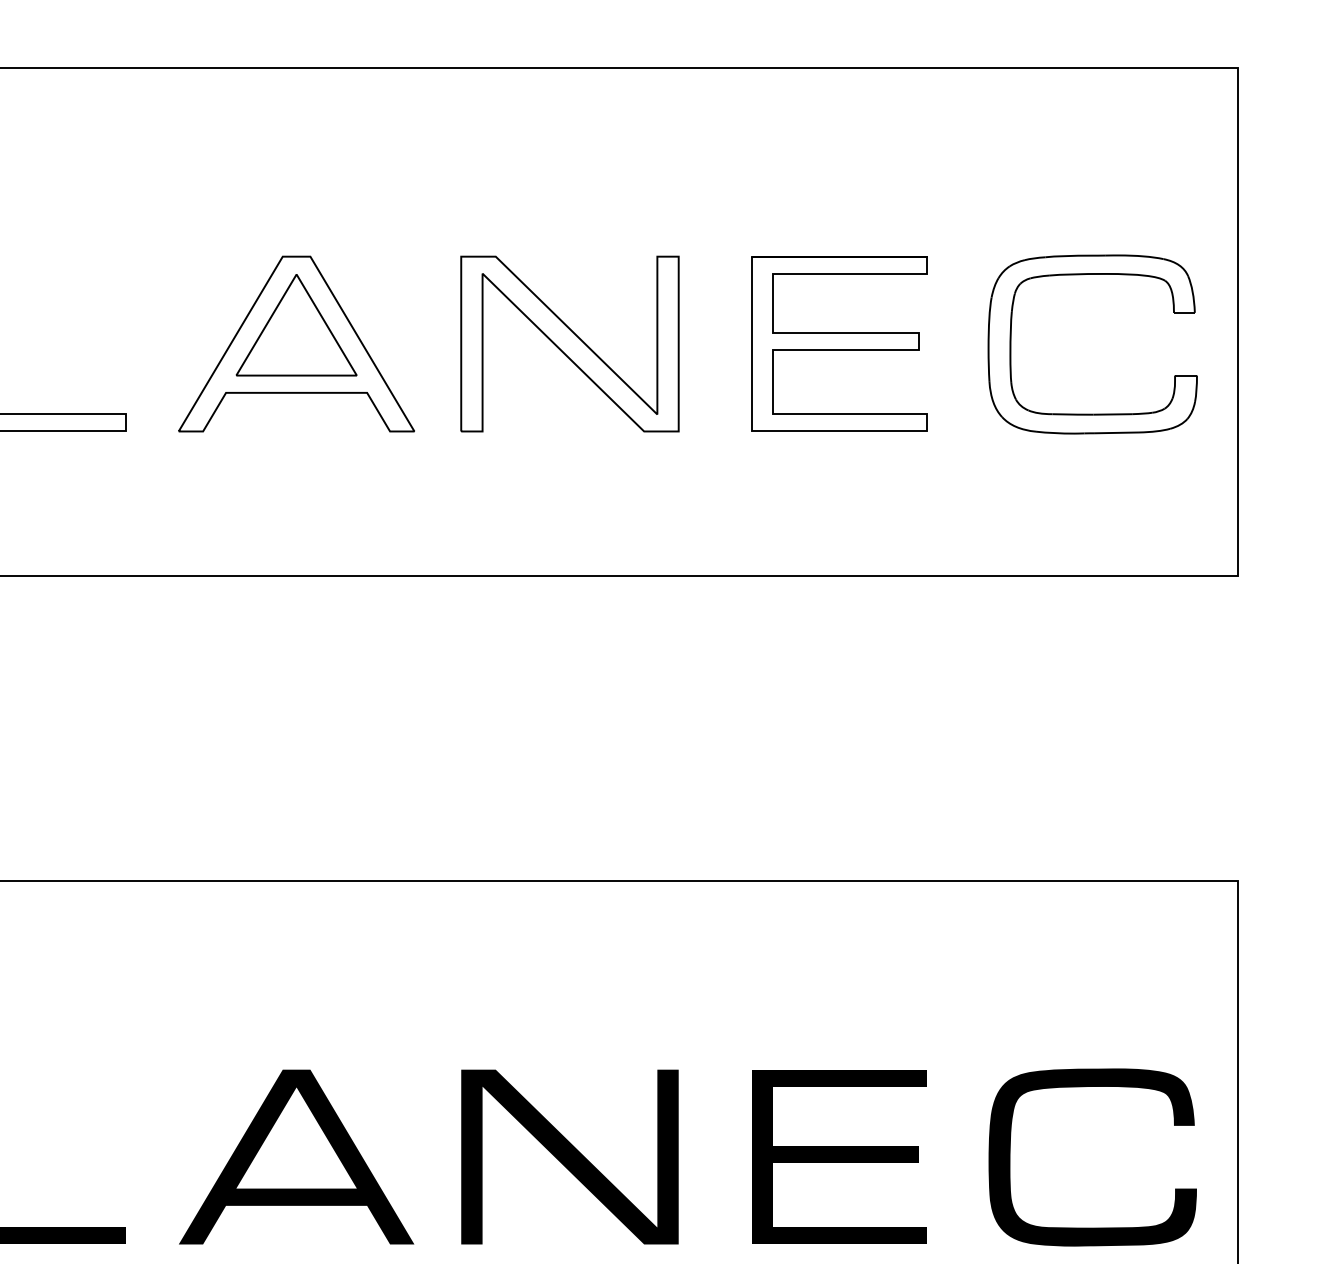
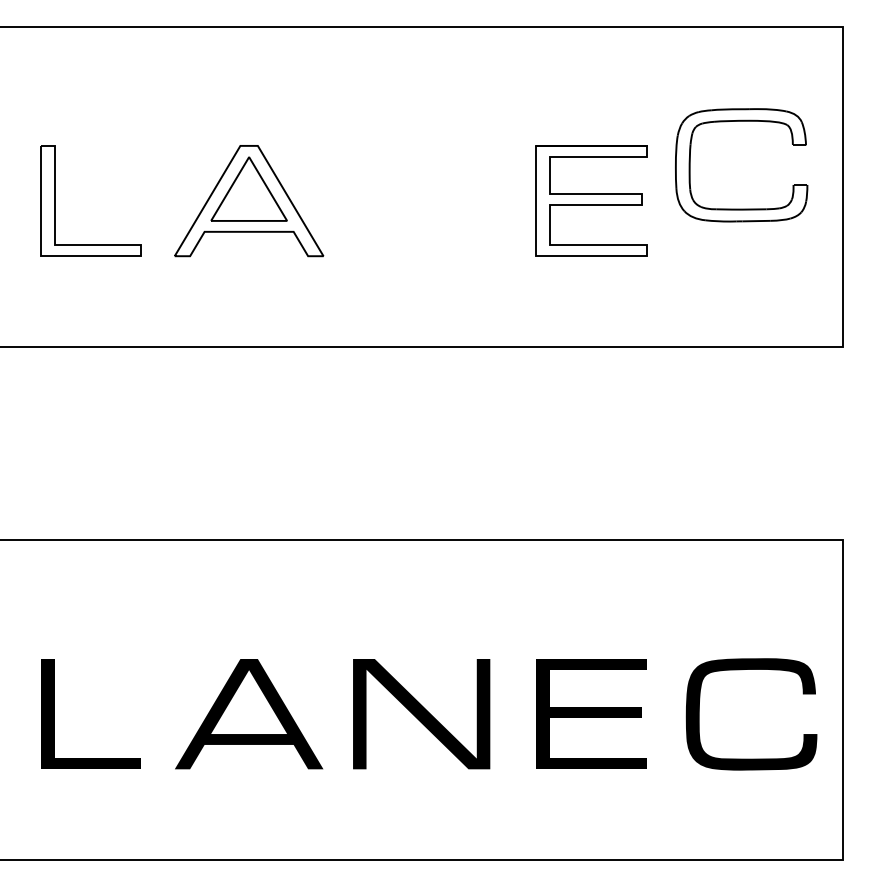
part: (569, 344) -> (421, 201), removed
part: (1092, 412) -> (741, 208), moved

